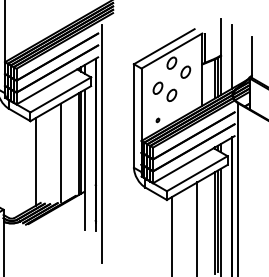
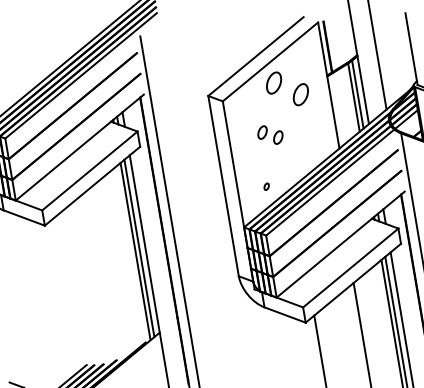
part: (164, 91) -> (269, 134), size x0.6
line: (60, 152) -> (106, 271), removed
line: (35, 161) -> (65, 294), removed

